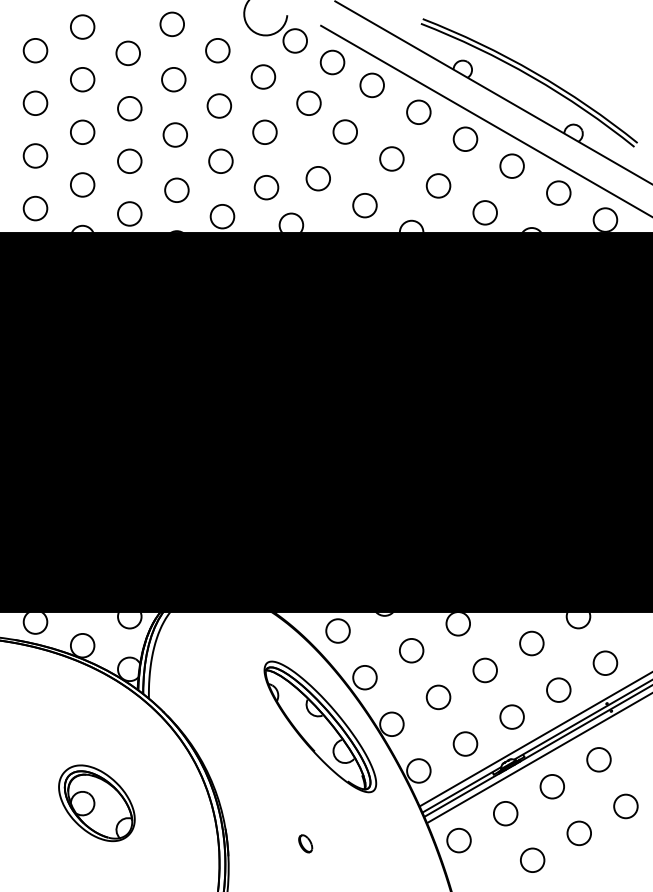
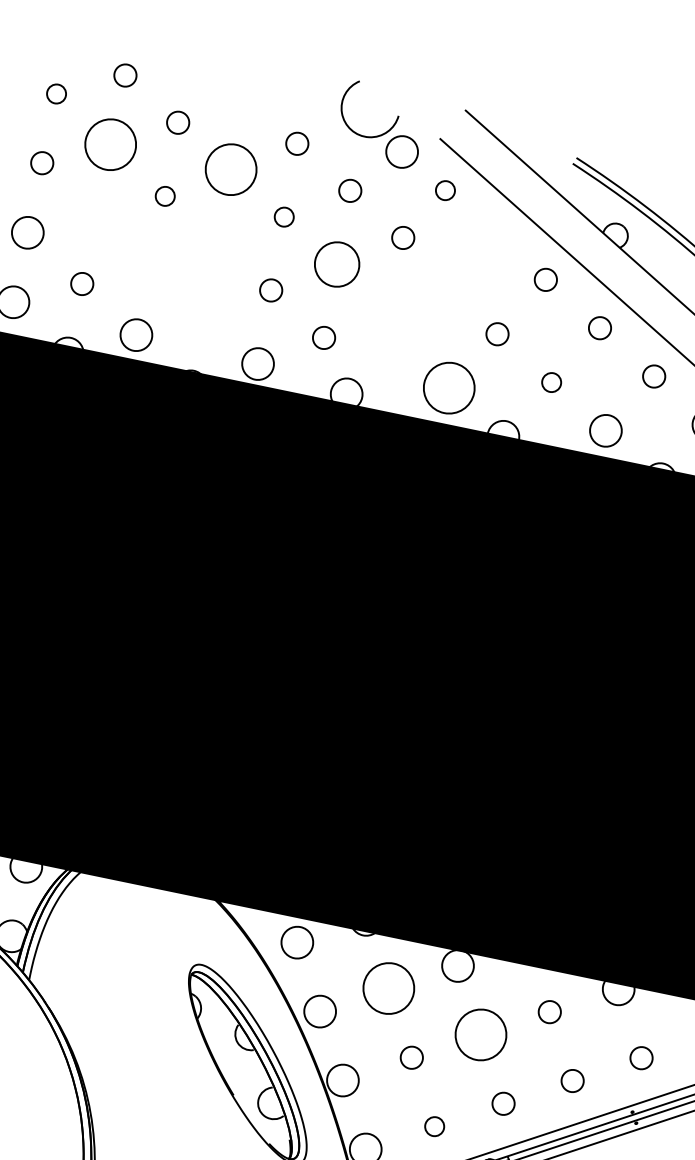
circle: (171, 24) -> (243, 96), removed
circle: (82, 26) -> (125, 74), size x0.7
circle: (35, 50) -> (56, 93), size x0.6
circle: (217, 50) -> (296, 143), size x0.7
circle: (127, 53) -> (177, 122), size x0.7
circle: (332, 62) -> (445, 190), size x0.6
circle: (263, 76) -> (350, 190), size x0.7
circle: (82, 79) -> (110, 144), size x1.6
circle: (173, 79) -> (230, 169), size x1.6
circle: (371, 85) -> (490, 231), removed
circle: (35, 102) -> (42, 162), size x0.7
circle: (308, 102) -> (402, 236), size x0.7
circle: (219, 105) -> (284, 216), size x0.6
circle: (129, 108) -> (164, 195), size x0.6
circle: (418, 111) -> (545, 278), size x0.7
circle: (82, 131) -> (96, 213), removed
circle: (264, 131) -> (336, 263), size x1.4
circle: (344, 131) -> (442, 284), removed
circle: (174, 134) -> (217, 242), removed
circle: (465, 138) -> (600, 327), size x0.7
circle: (391, 158) -> (497, 333), size x0.7
circle: (129, 160) -> (150, 264), removed
circle: (220, 160) -> (270, 289), size x0.7
circle: (511, 165) -> (653, 375), size x0.7
circle: (317, 178) -> (393, 339), removed
circle: (82, 184) -> (82, 283), size x0.7
circle: (438, 185) -> (551, 381), size x0.6
circle: (266, 187) -> (324, 337), size x0.7
circle: (176, 189) -> (204, 315), removed
circle: (364, 205) -> (448, 388), size x1.6
circle: (531, 643) -> (549, 1012), size x0.7
circle: (411, 650) -> (388, 988), size x1.6
circle: (605, 662) -> (641, 1057), size x0.7
circle: (484, 670) -> (479, 1034), size x1.6
circle: (558, 689) -> (572, 1080), size x0.7
circle: (438, 697) -> (411, 1057), size x0.7
circle: (511, 716) -> (502, 1102), size x0.7
circle: (465, 743) -> (434, 1125), size x0.6

